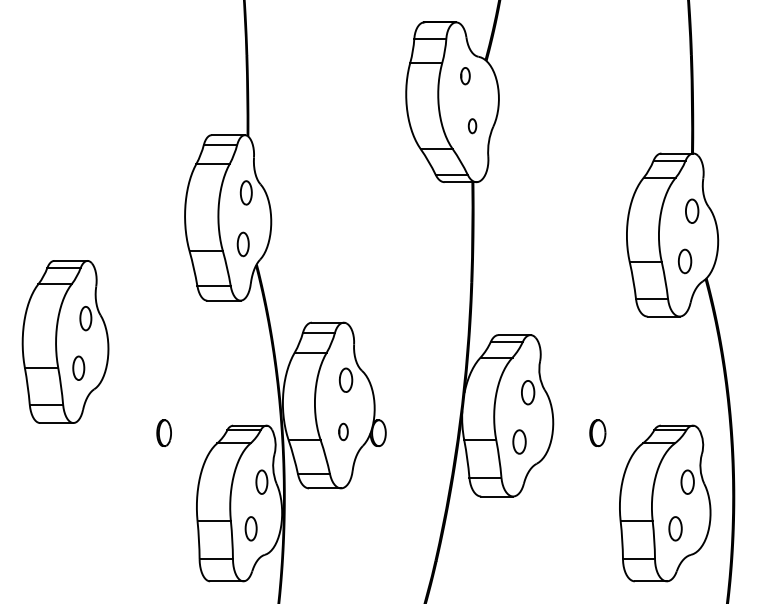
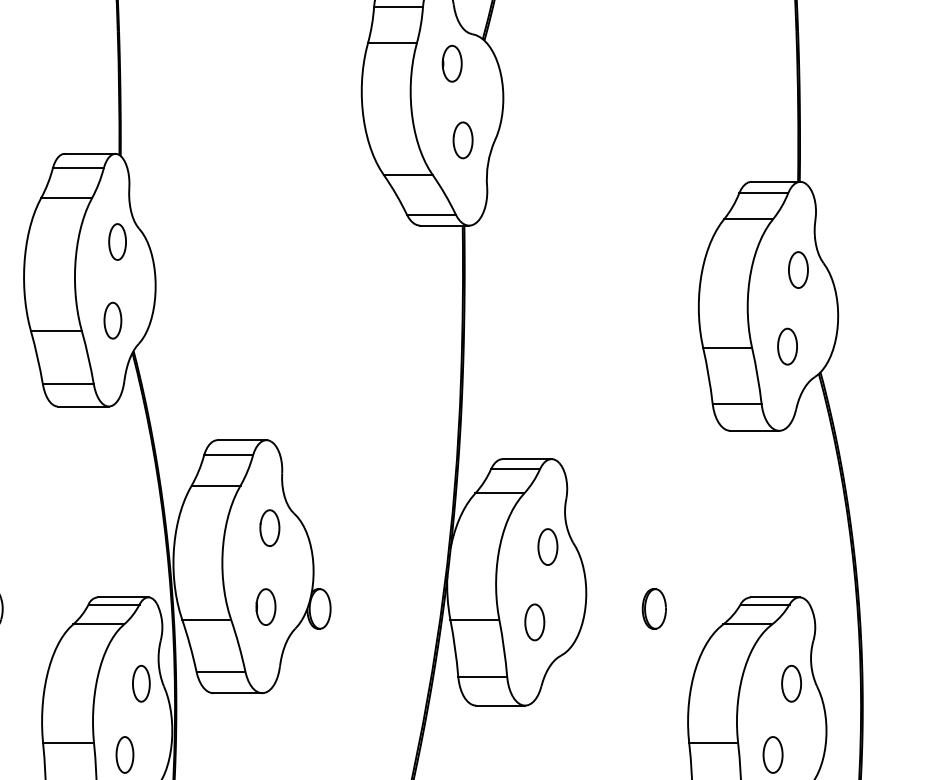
part: (465, 75) -> (452, 62), size x1.43
part: (472, 125) -> (462, 139), size x1.67
part: (343, 431) -> (265, 606), size x1.43

